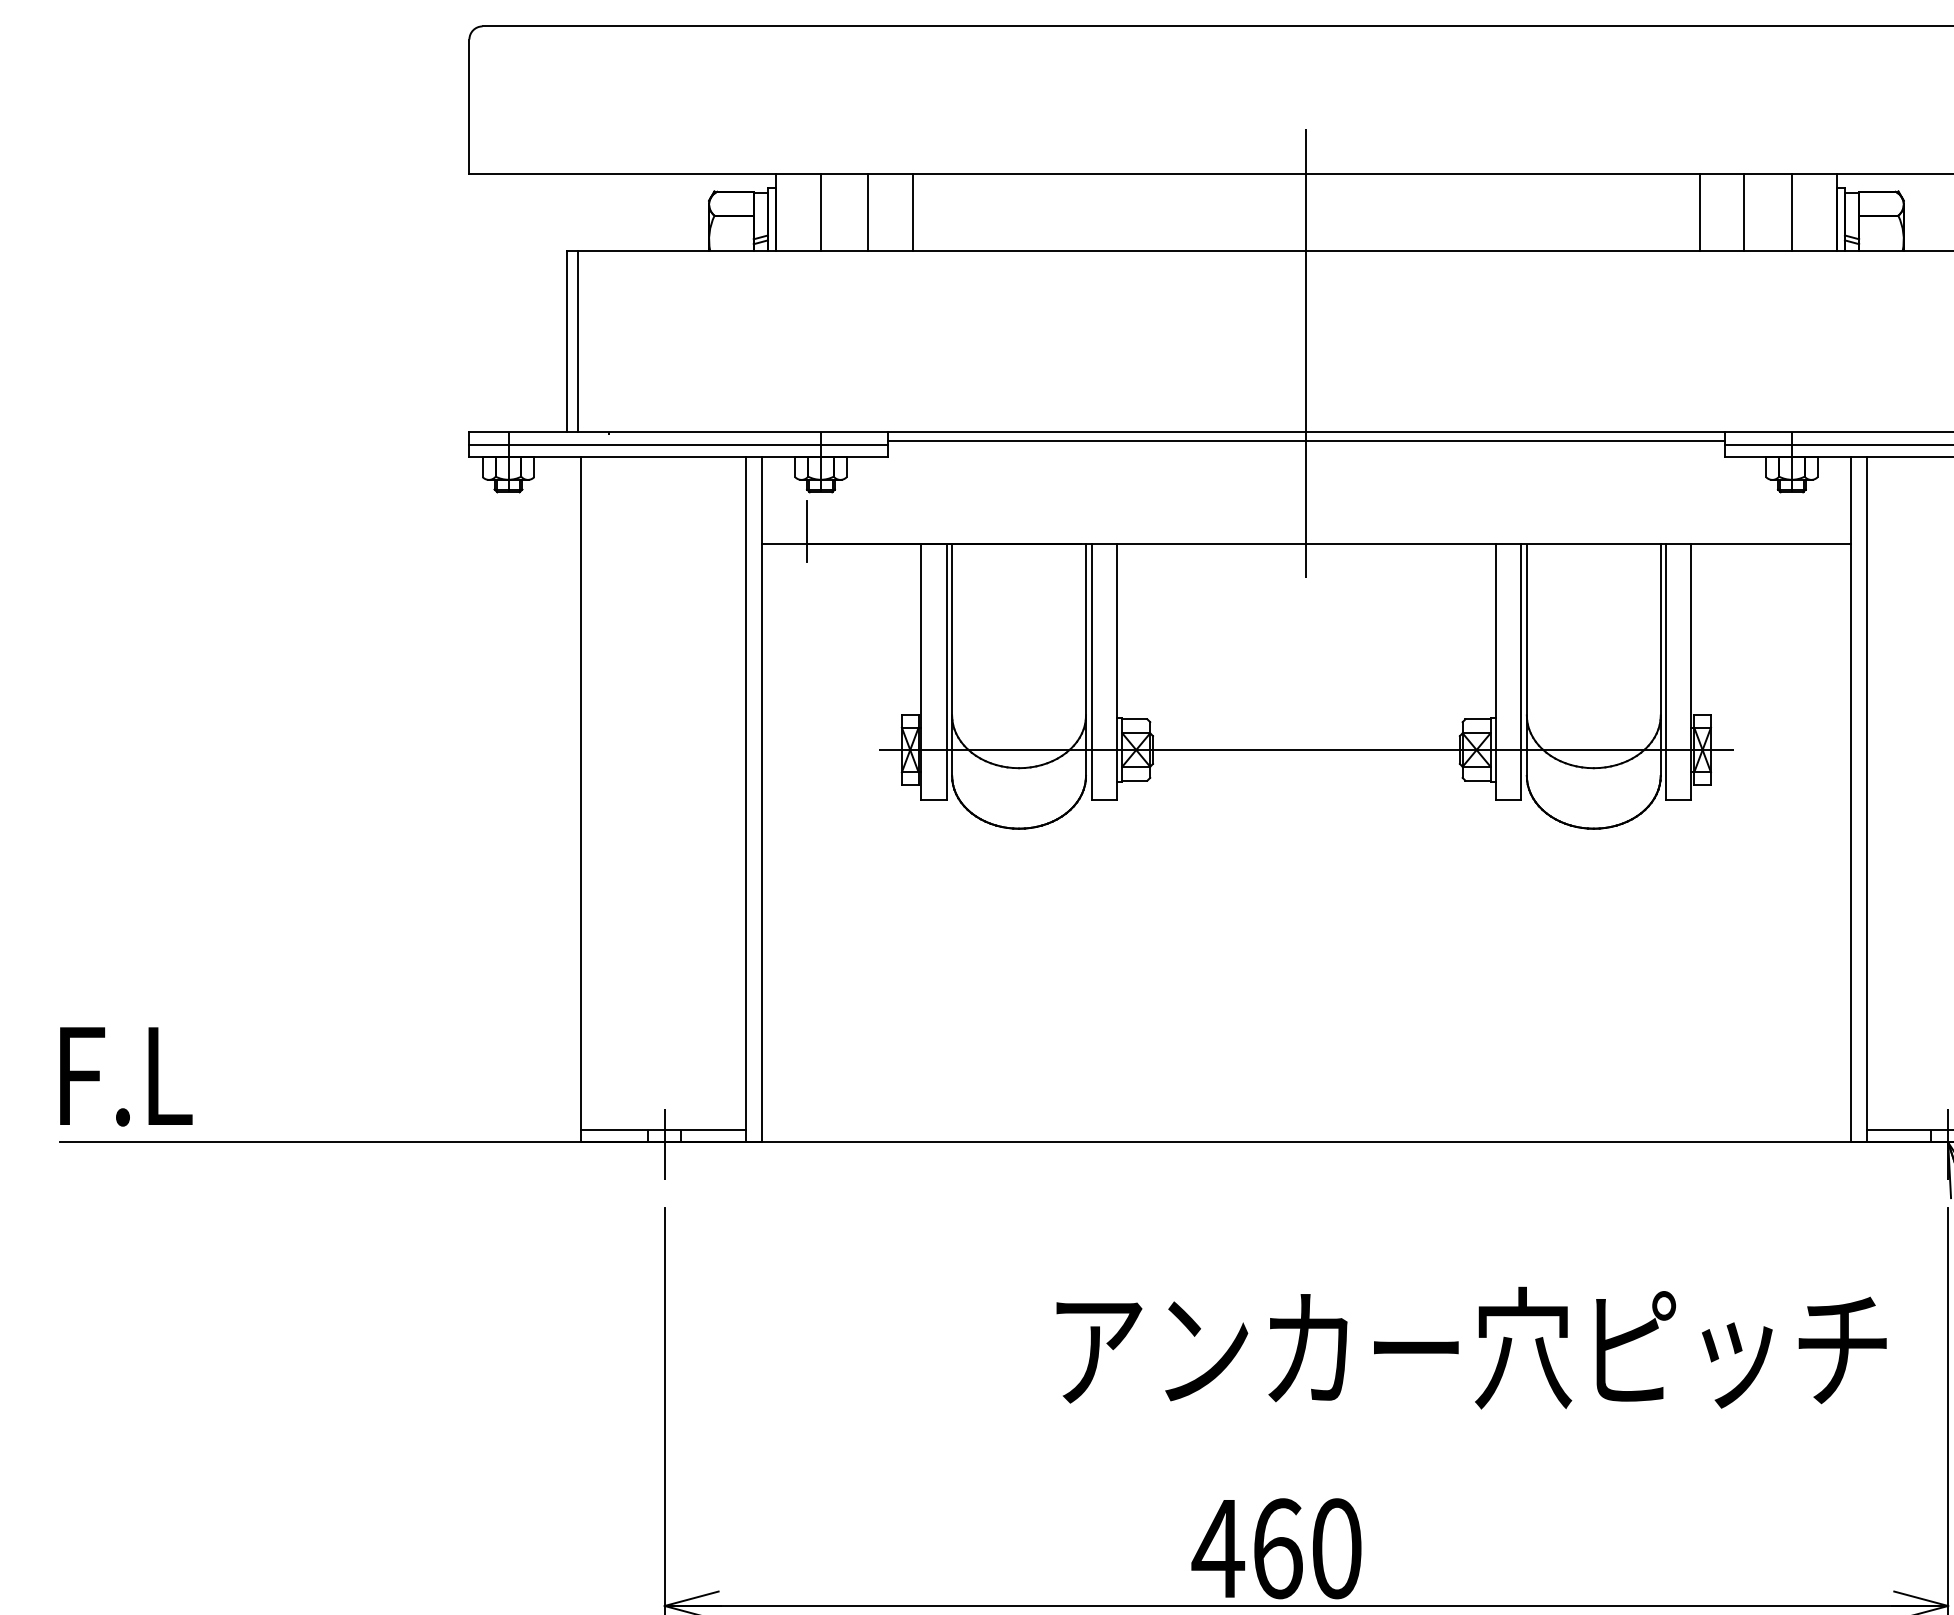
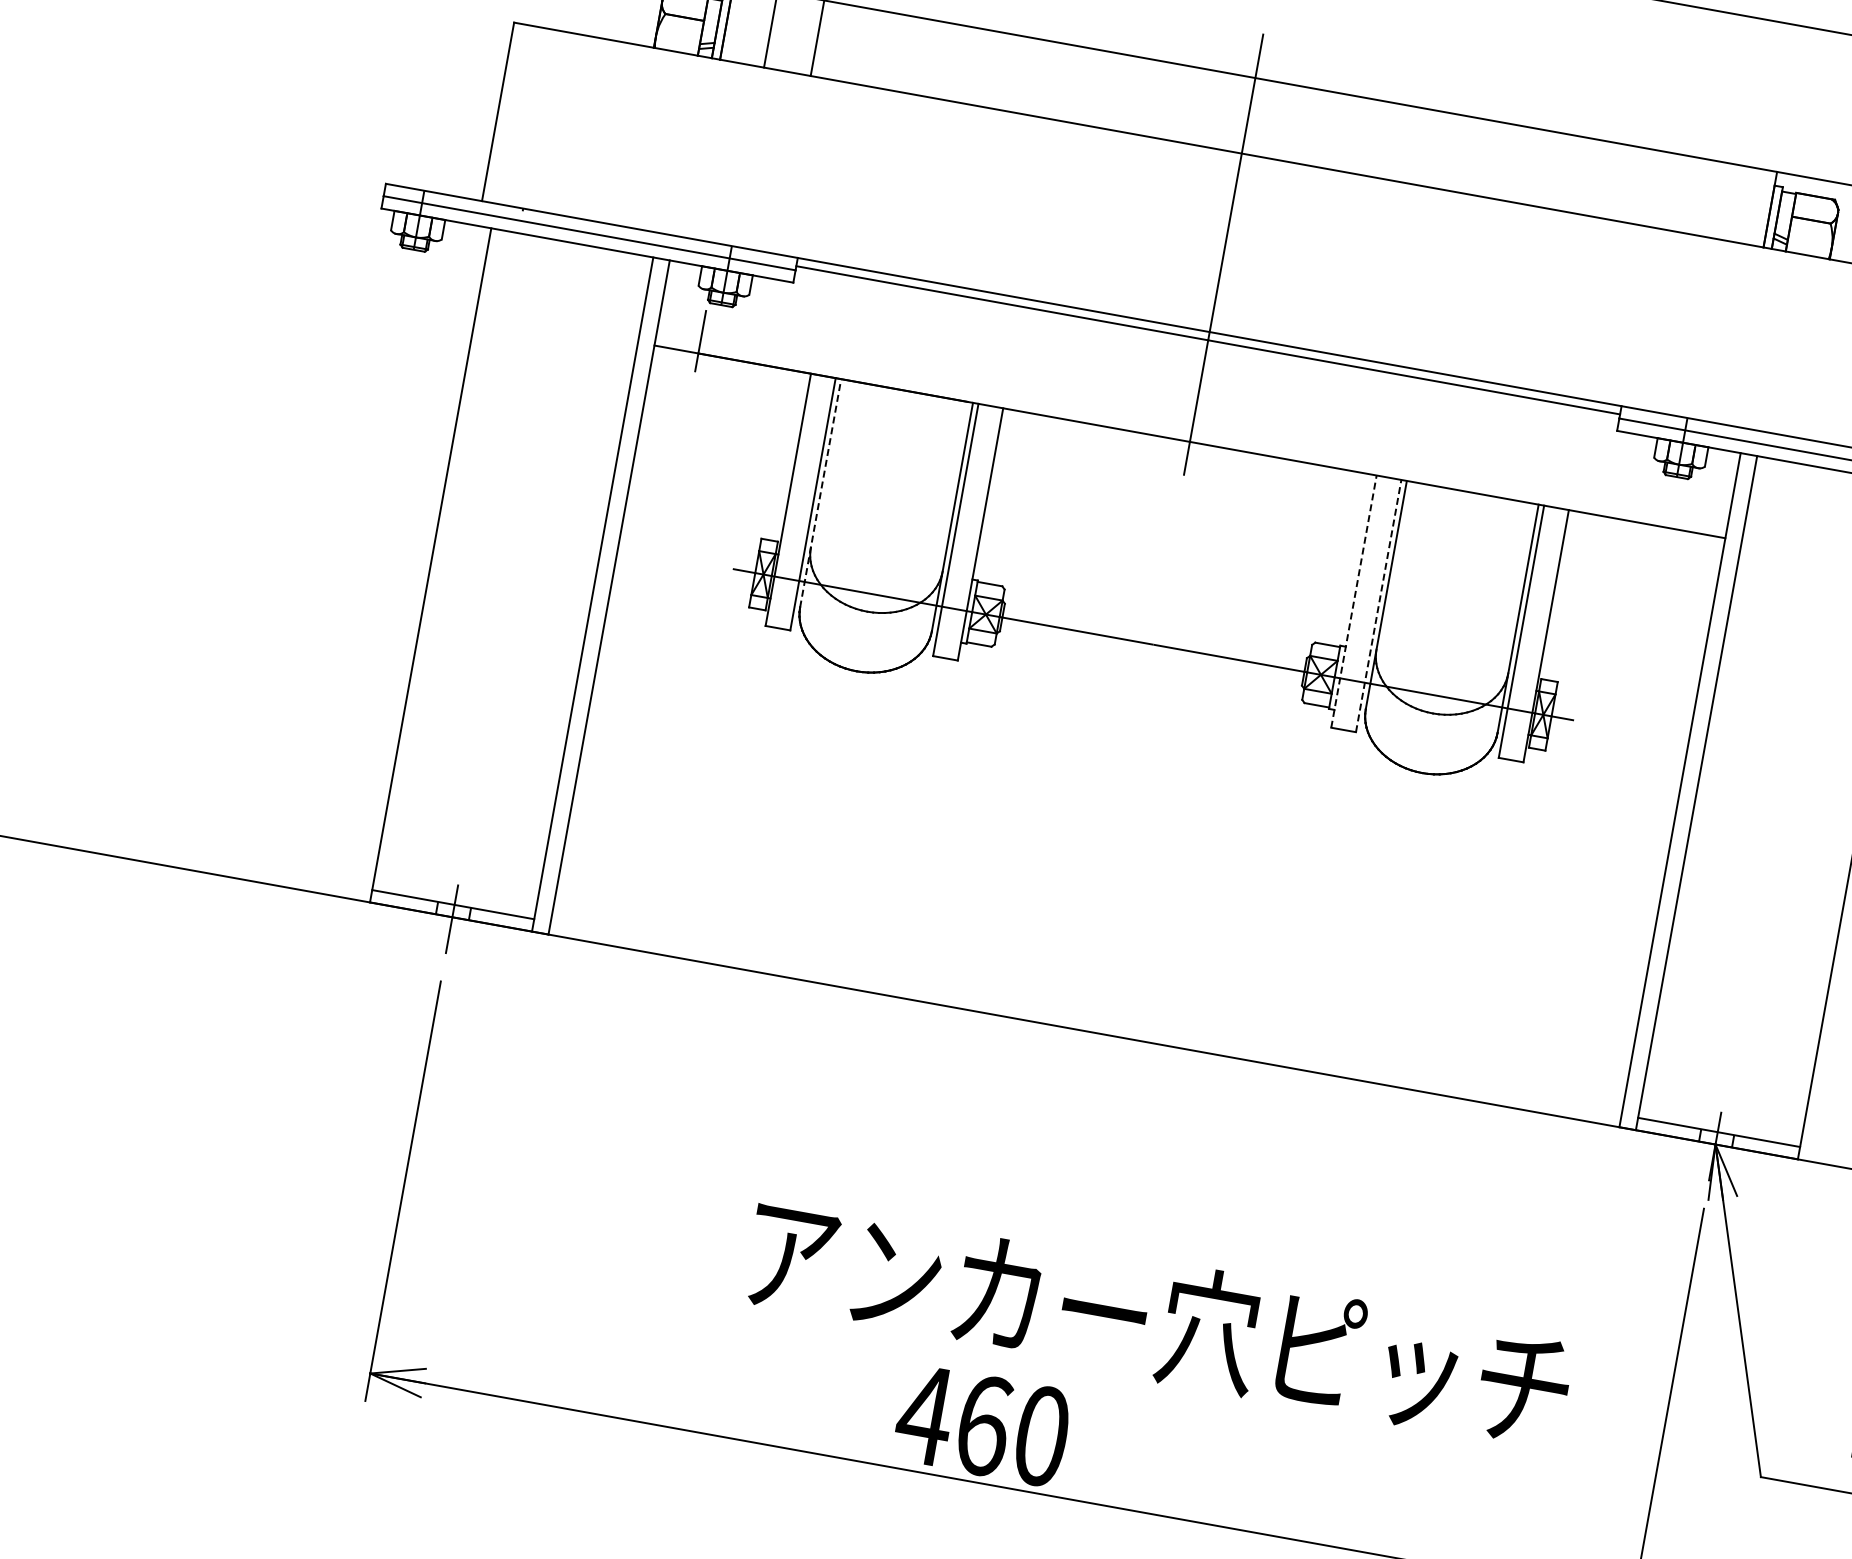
line: (913, 212) -> (861, 46), removed
line: (1699, 212) -> (1635, 185), removed
line: (1744, 212) -> (1679, 193), removed
line: (1791, 212) -> (1726, 201), removed
line: (578, 341) -> (509, 113), removed
line: (952, 659) -> (821, 492), solid -> dashed
line: (1496, 671) -> (1354, 601), solid -> dashed
line: (1521, 671) -> (1379, 605), solid -> dashed
text: (1471, 1347) -> (1158, 1320), moved

